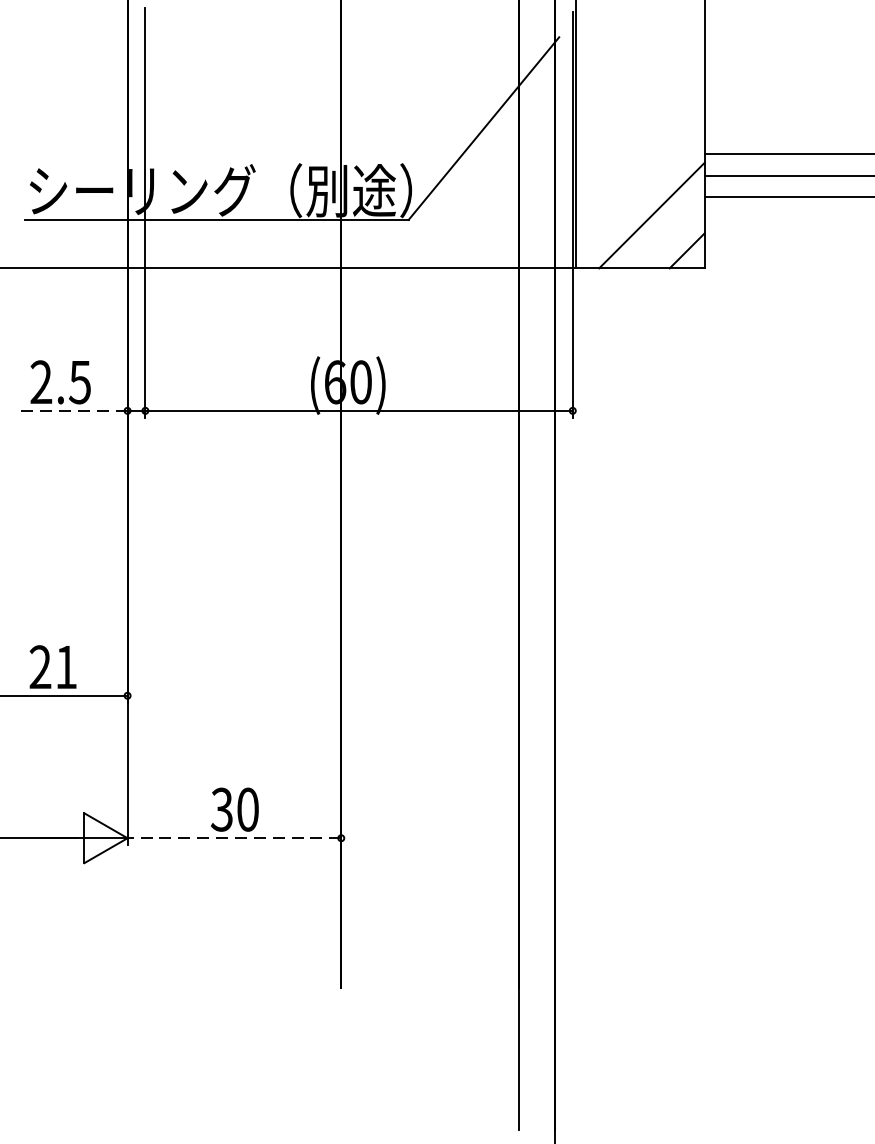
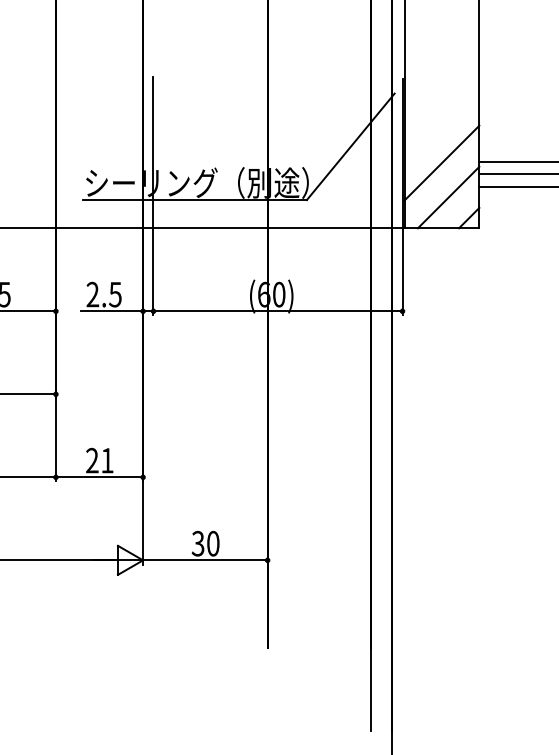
line: (639, 155) -> (441, 162), added
line: (75, 411) -> (112, 311), dashed -> solid
line: (232, 838) -> (204, 560), dashed -> solid

